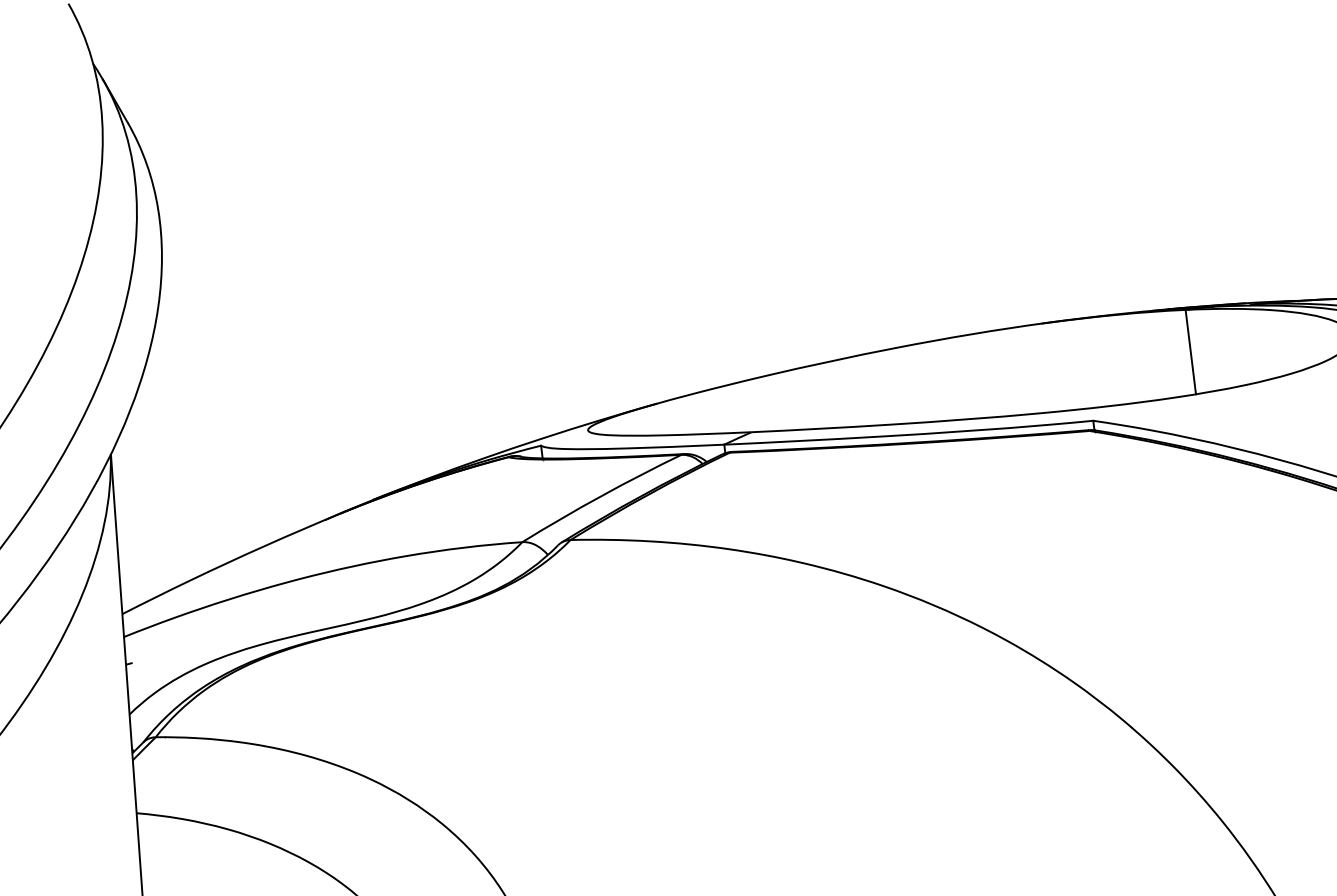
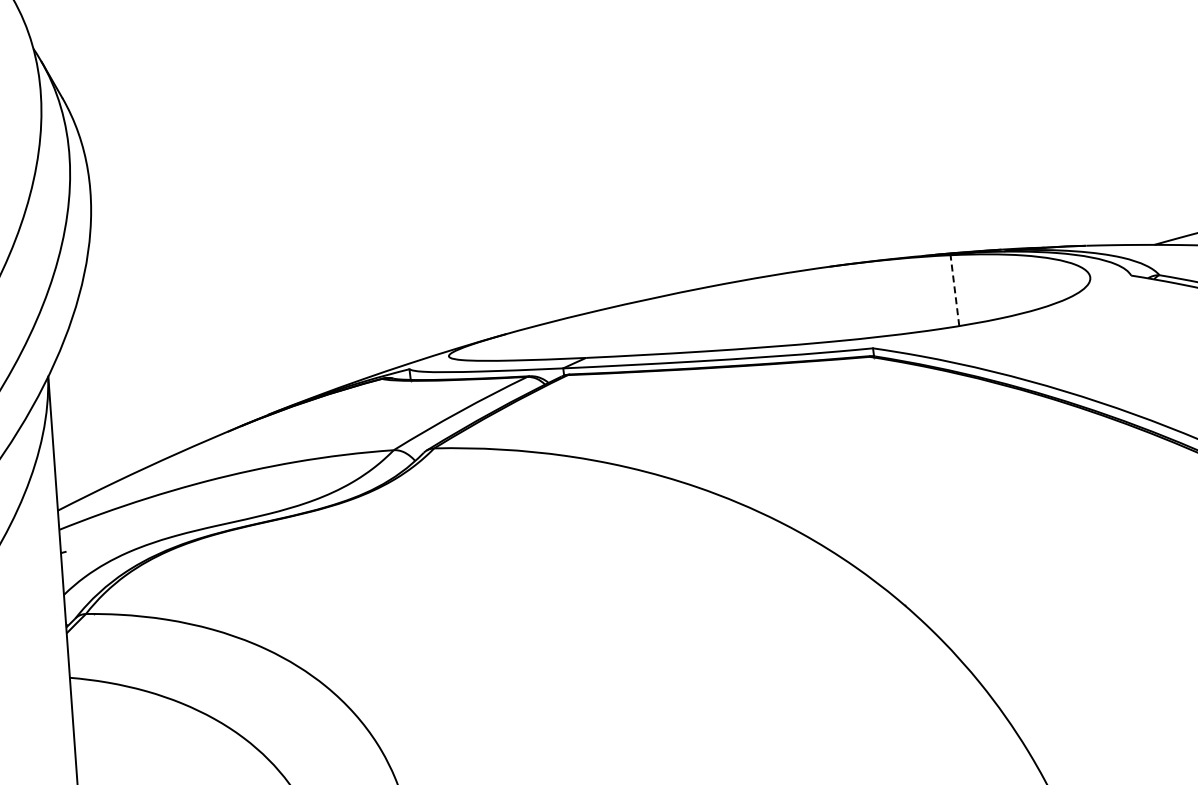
line: (1190, 351) -> (954, 290), solid -> dashed

